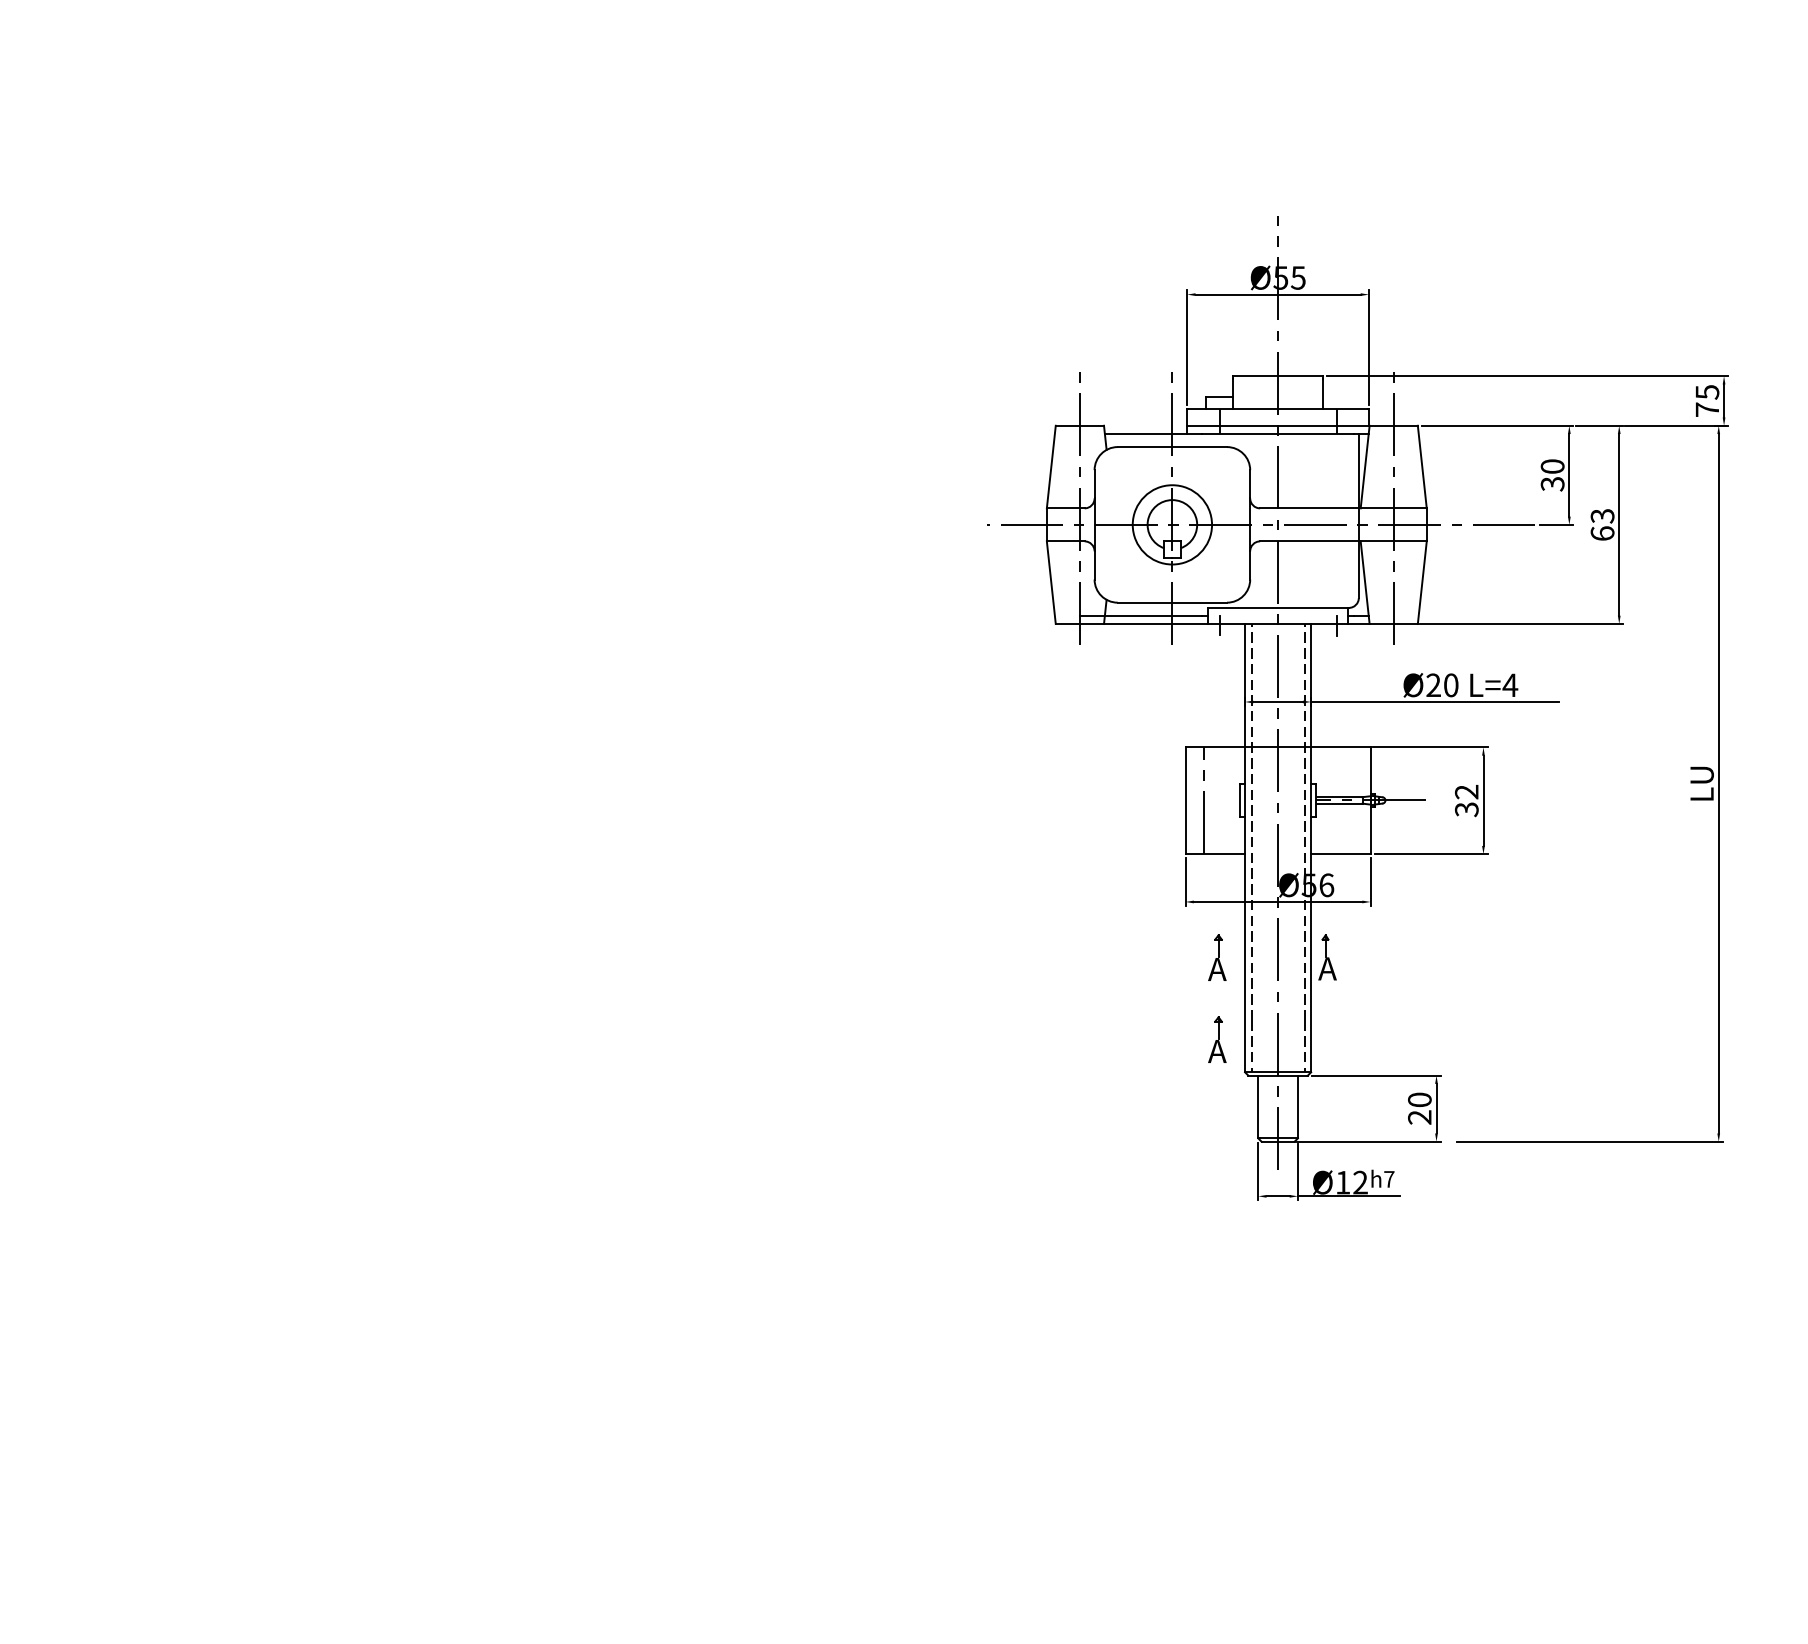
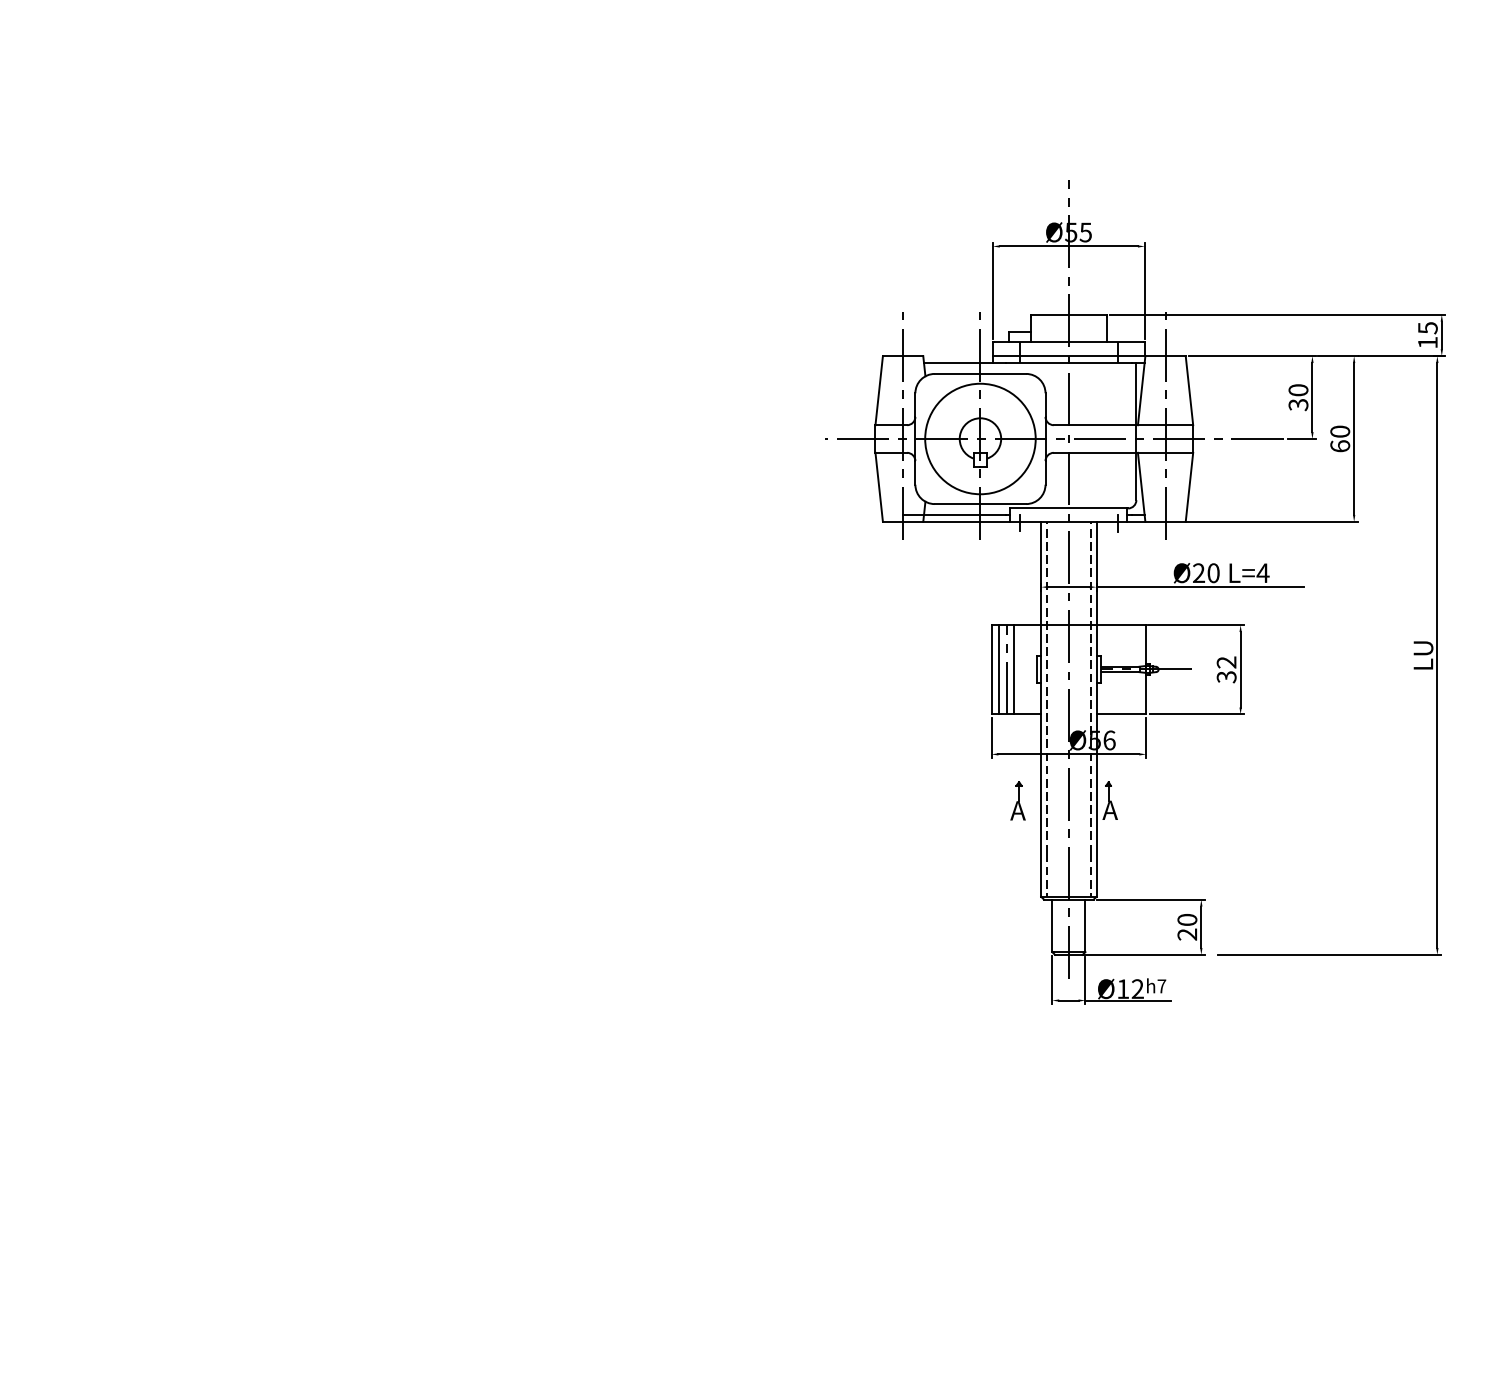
text: (1706, 409) -> (1427, 342), 75 -> 15
text: (1602, 516) -> (1340, 432), 63 -> 60
circle: (1172, 524) -> (980, 438), size x1.67
line: (1194, 800) -> (998, 669), added
line: (1212, 800) -> (1013, 669), added
part: (1217, 1039) -> (1018, 869), removed

